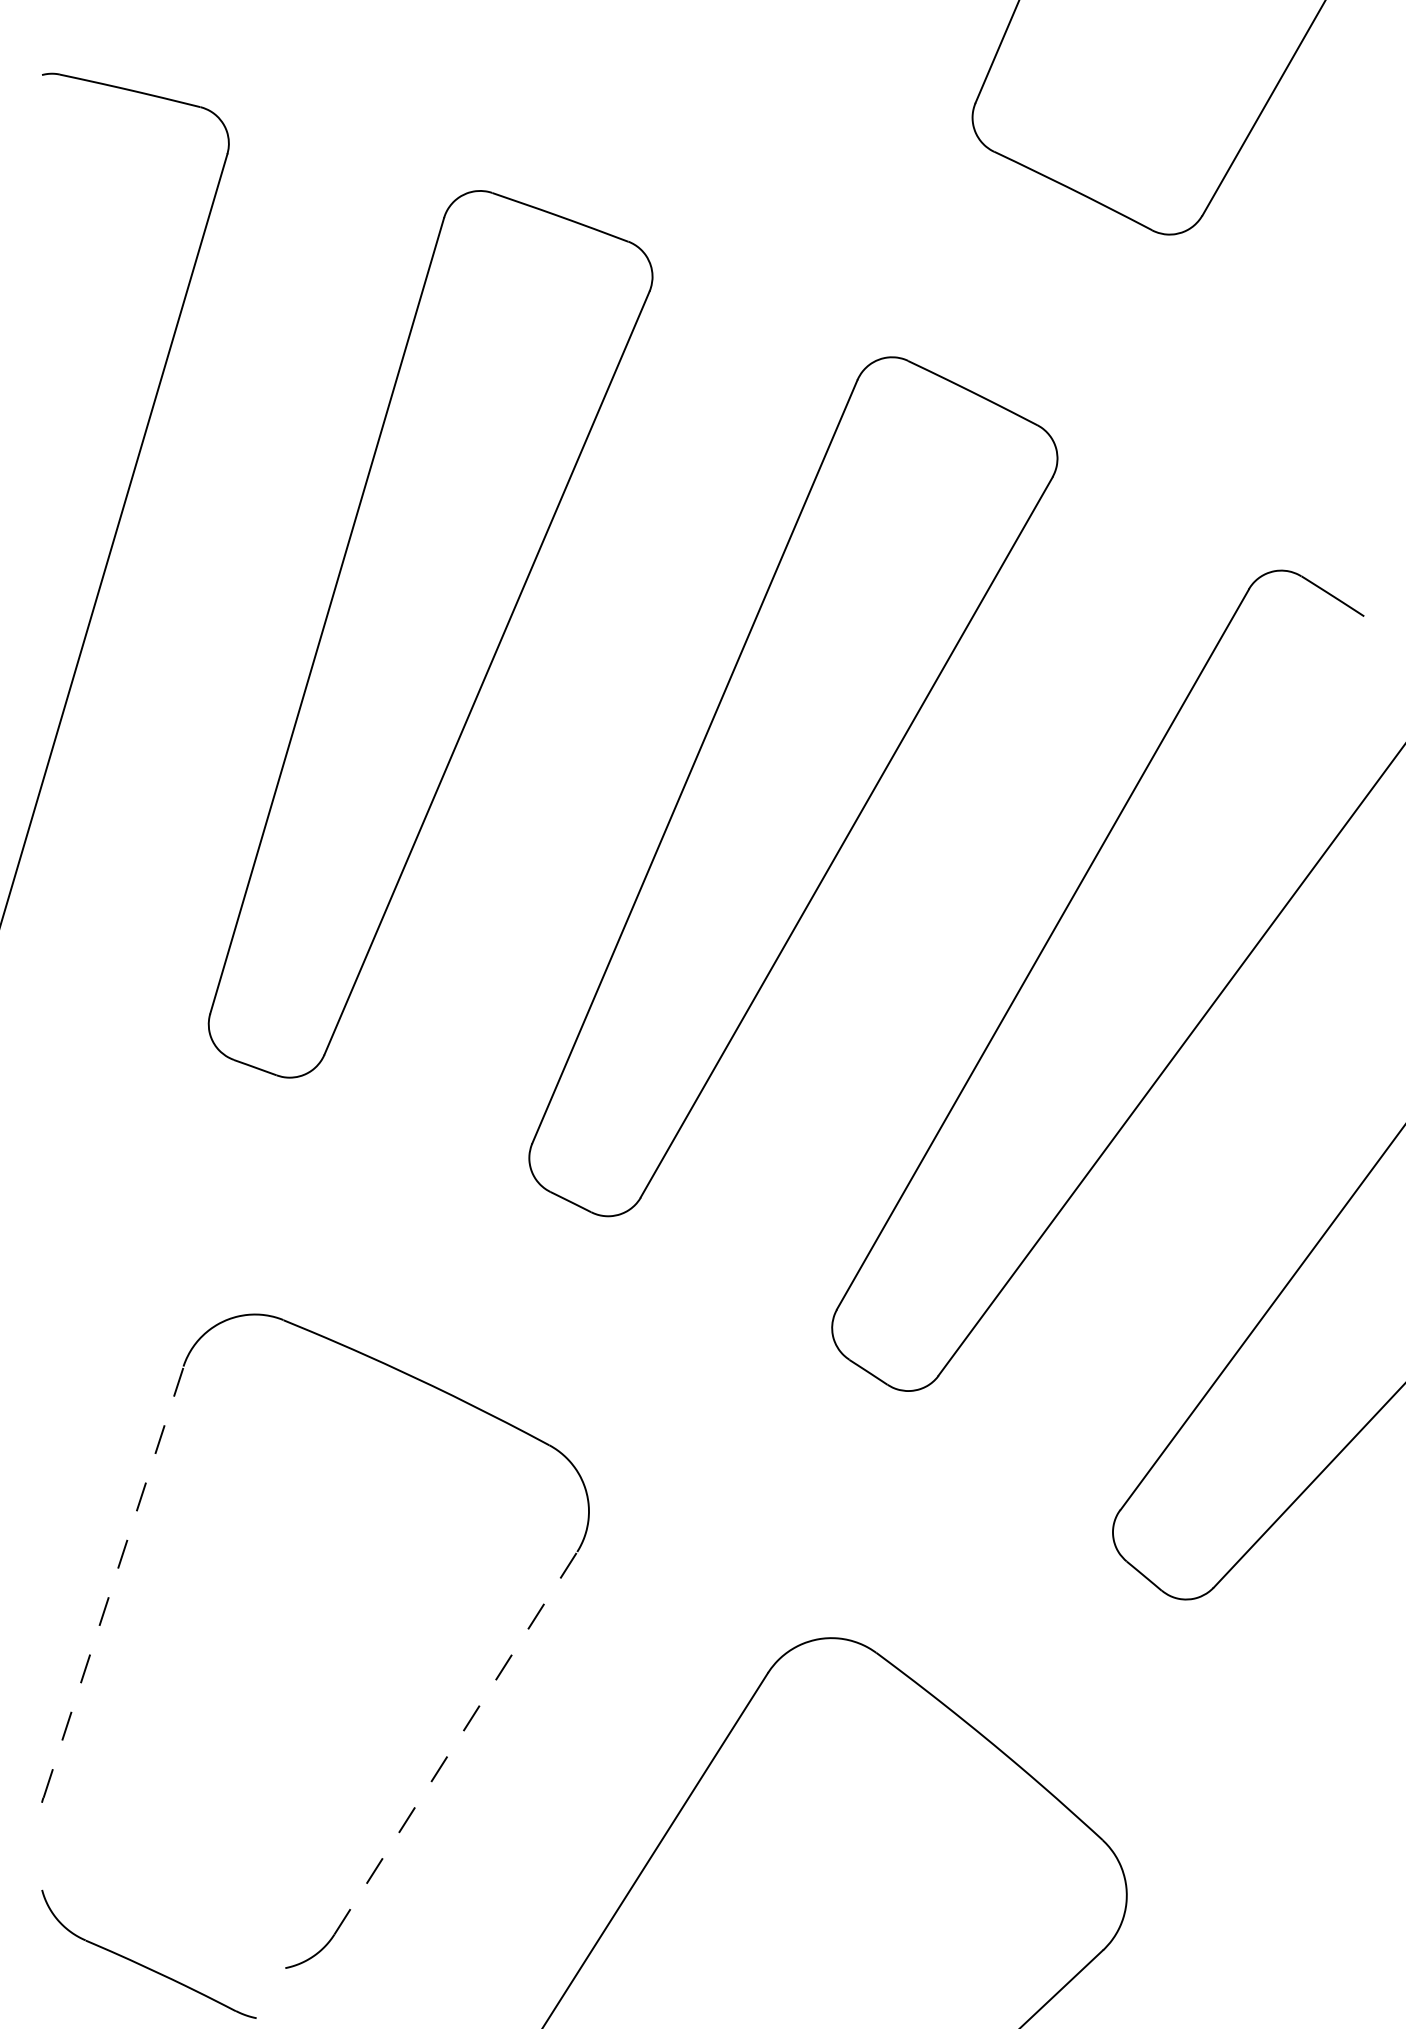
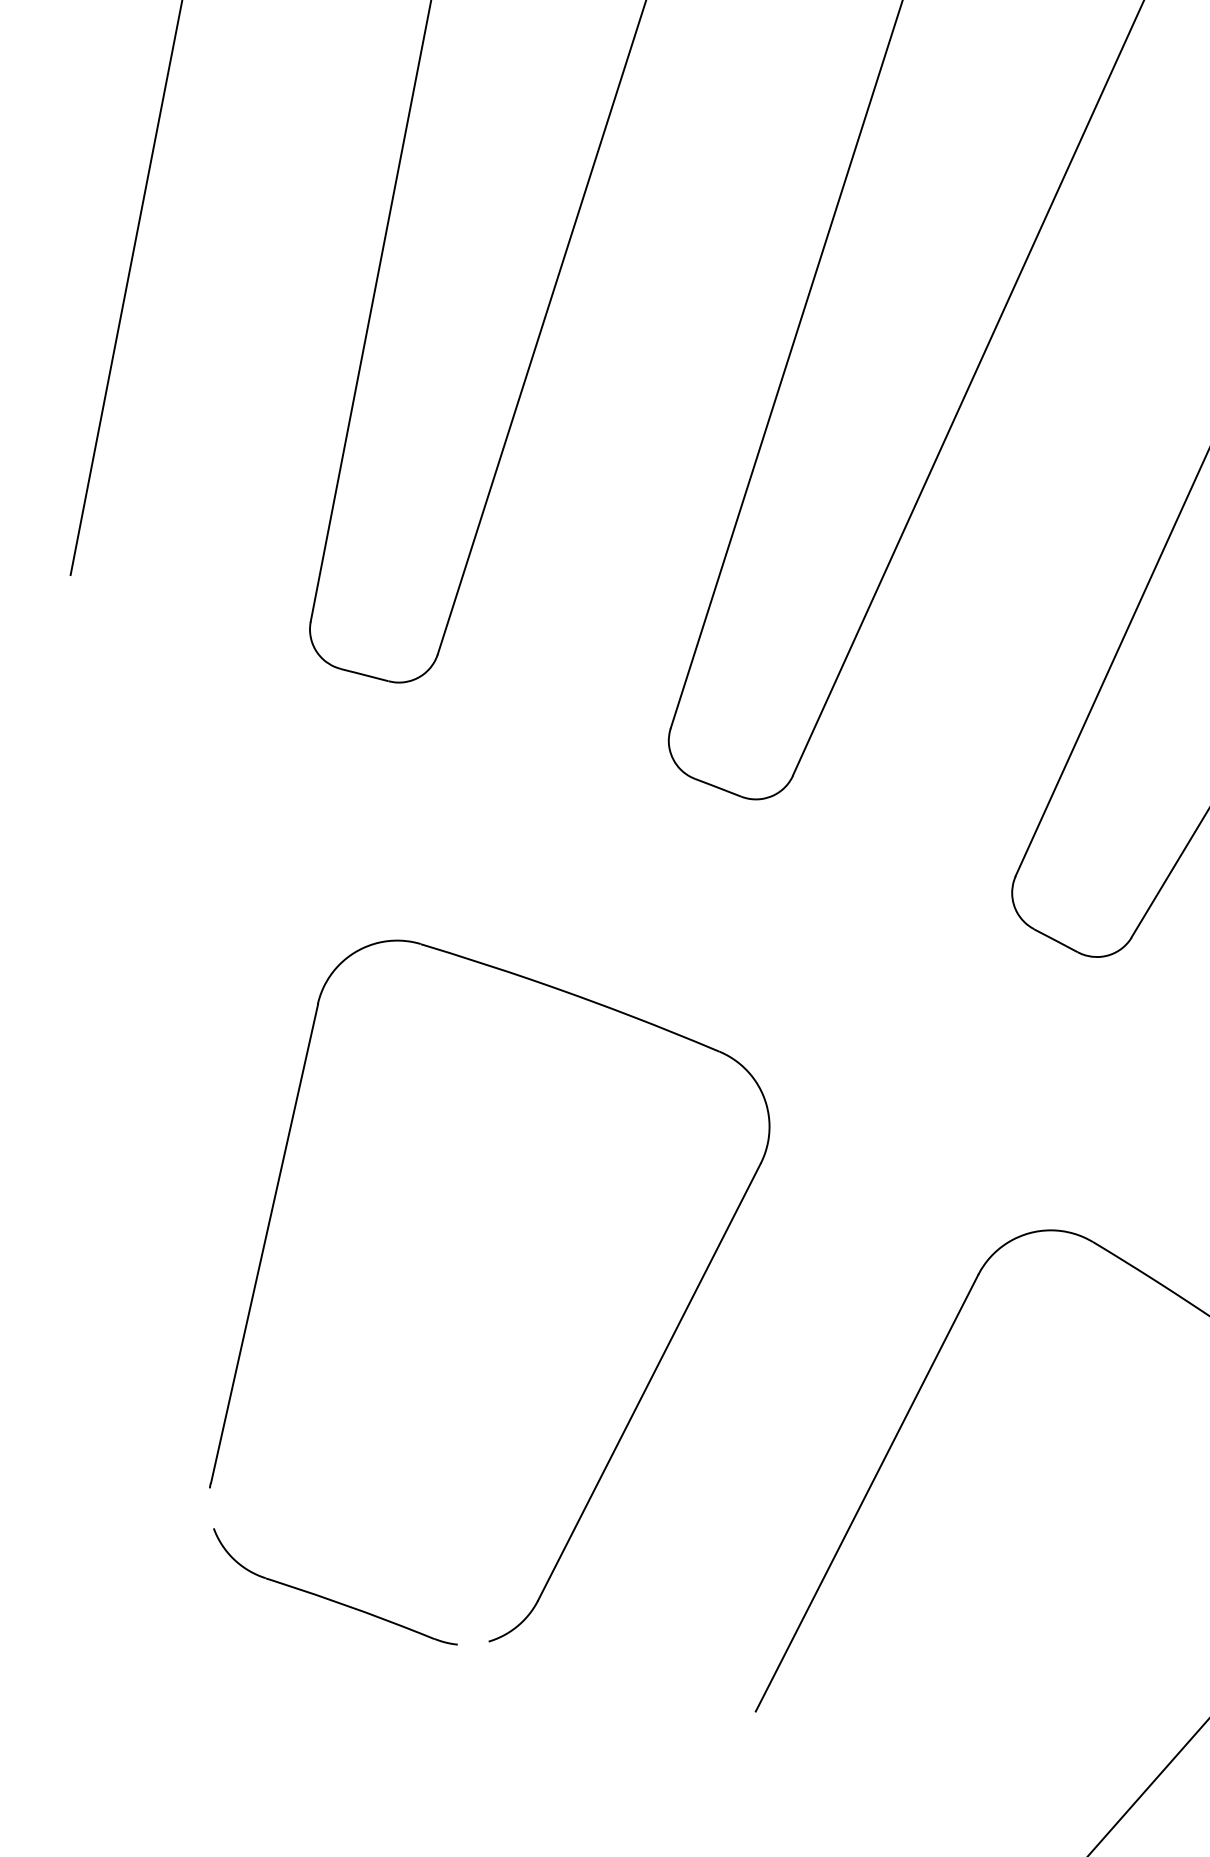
line: (113, 1582) -> (264, 1243), dashed -> solid
line: (455, 1743) -> (649, 1382), dashed -> solid
part: (142, 1964) -> (329, 1598), moved

